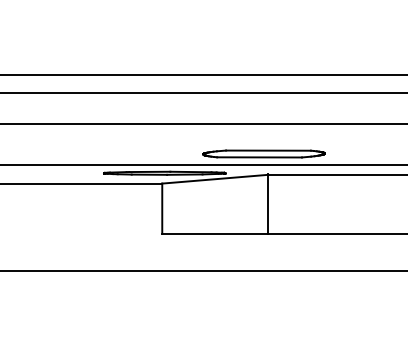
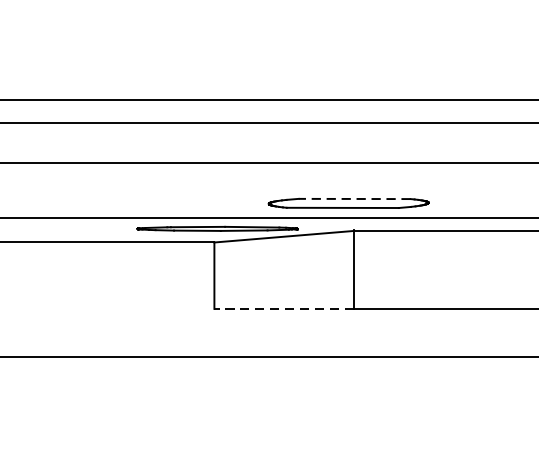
line: (268, 150) -> (354, 198), solid -> dashed
line: (215, 233) -> (284, 308), solid -> dashed

